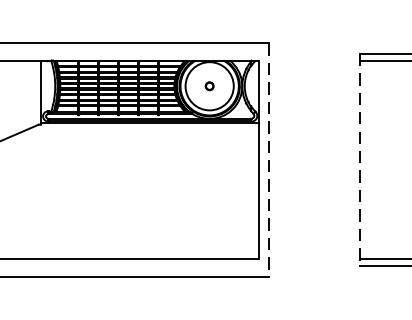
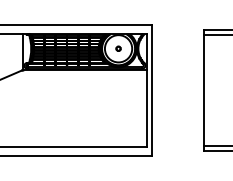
line: (269, 160) -> (152, 90), dashed -> solid
line: (359, 160) -> (203, 90), dashed -> solid

